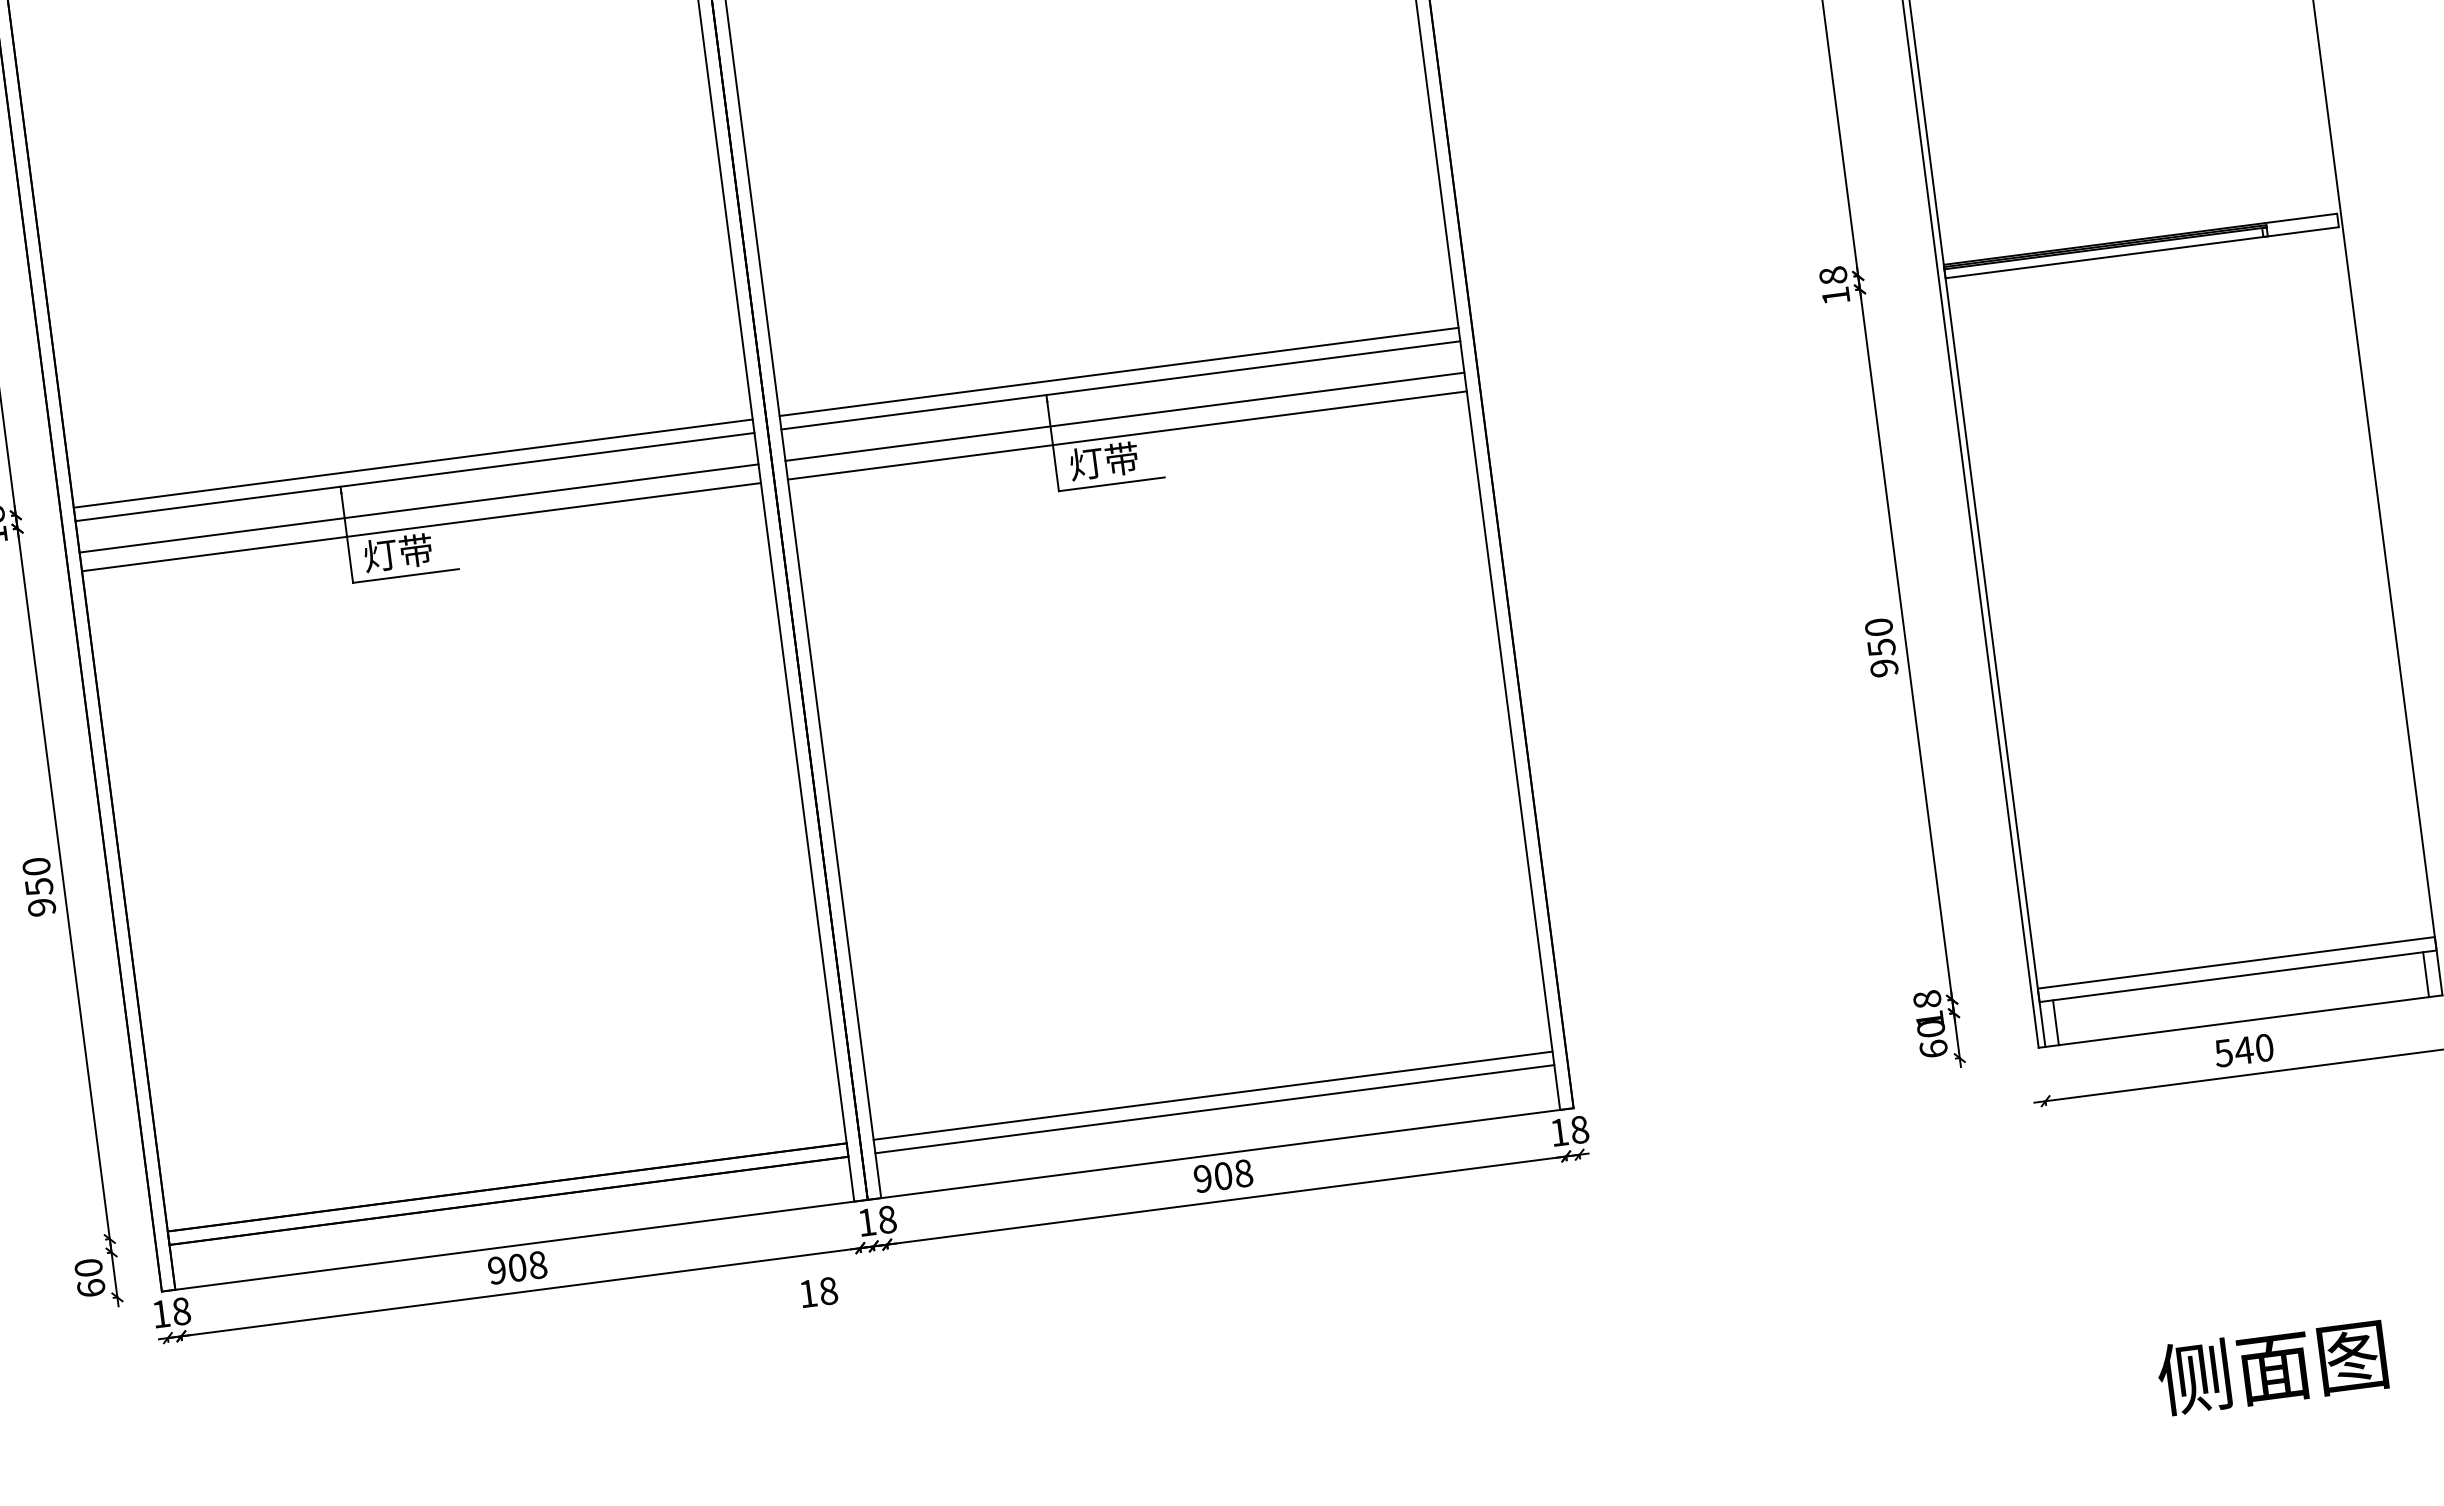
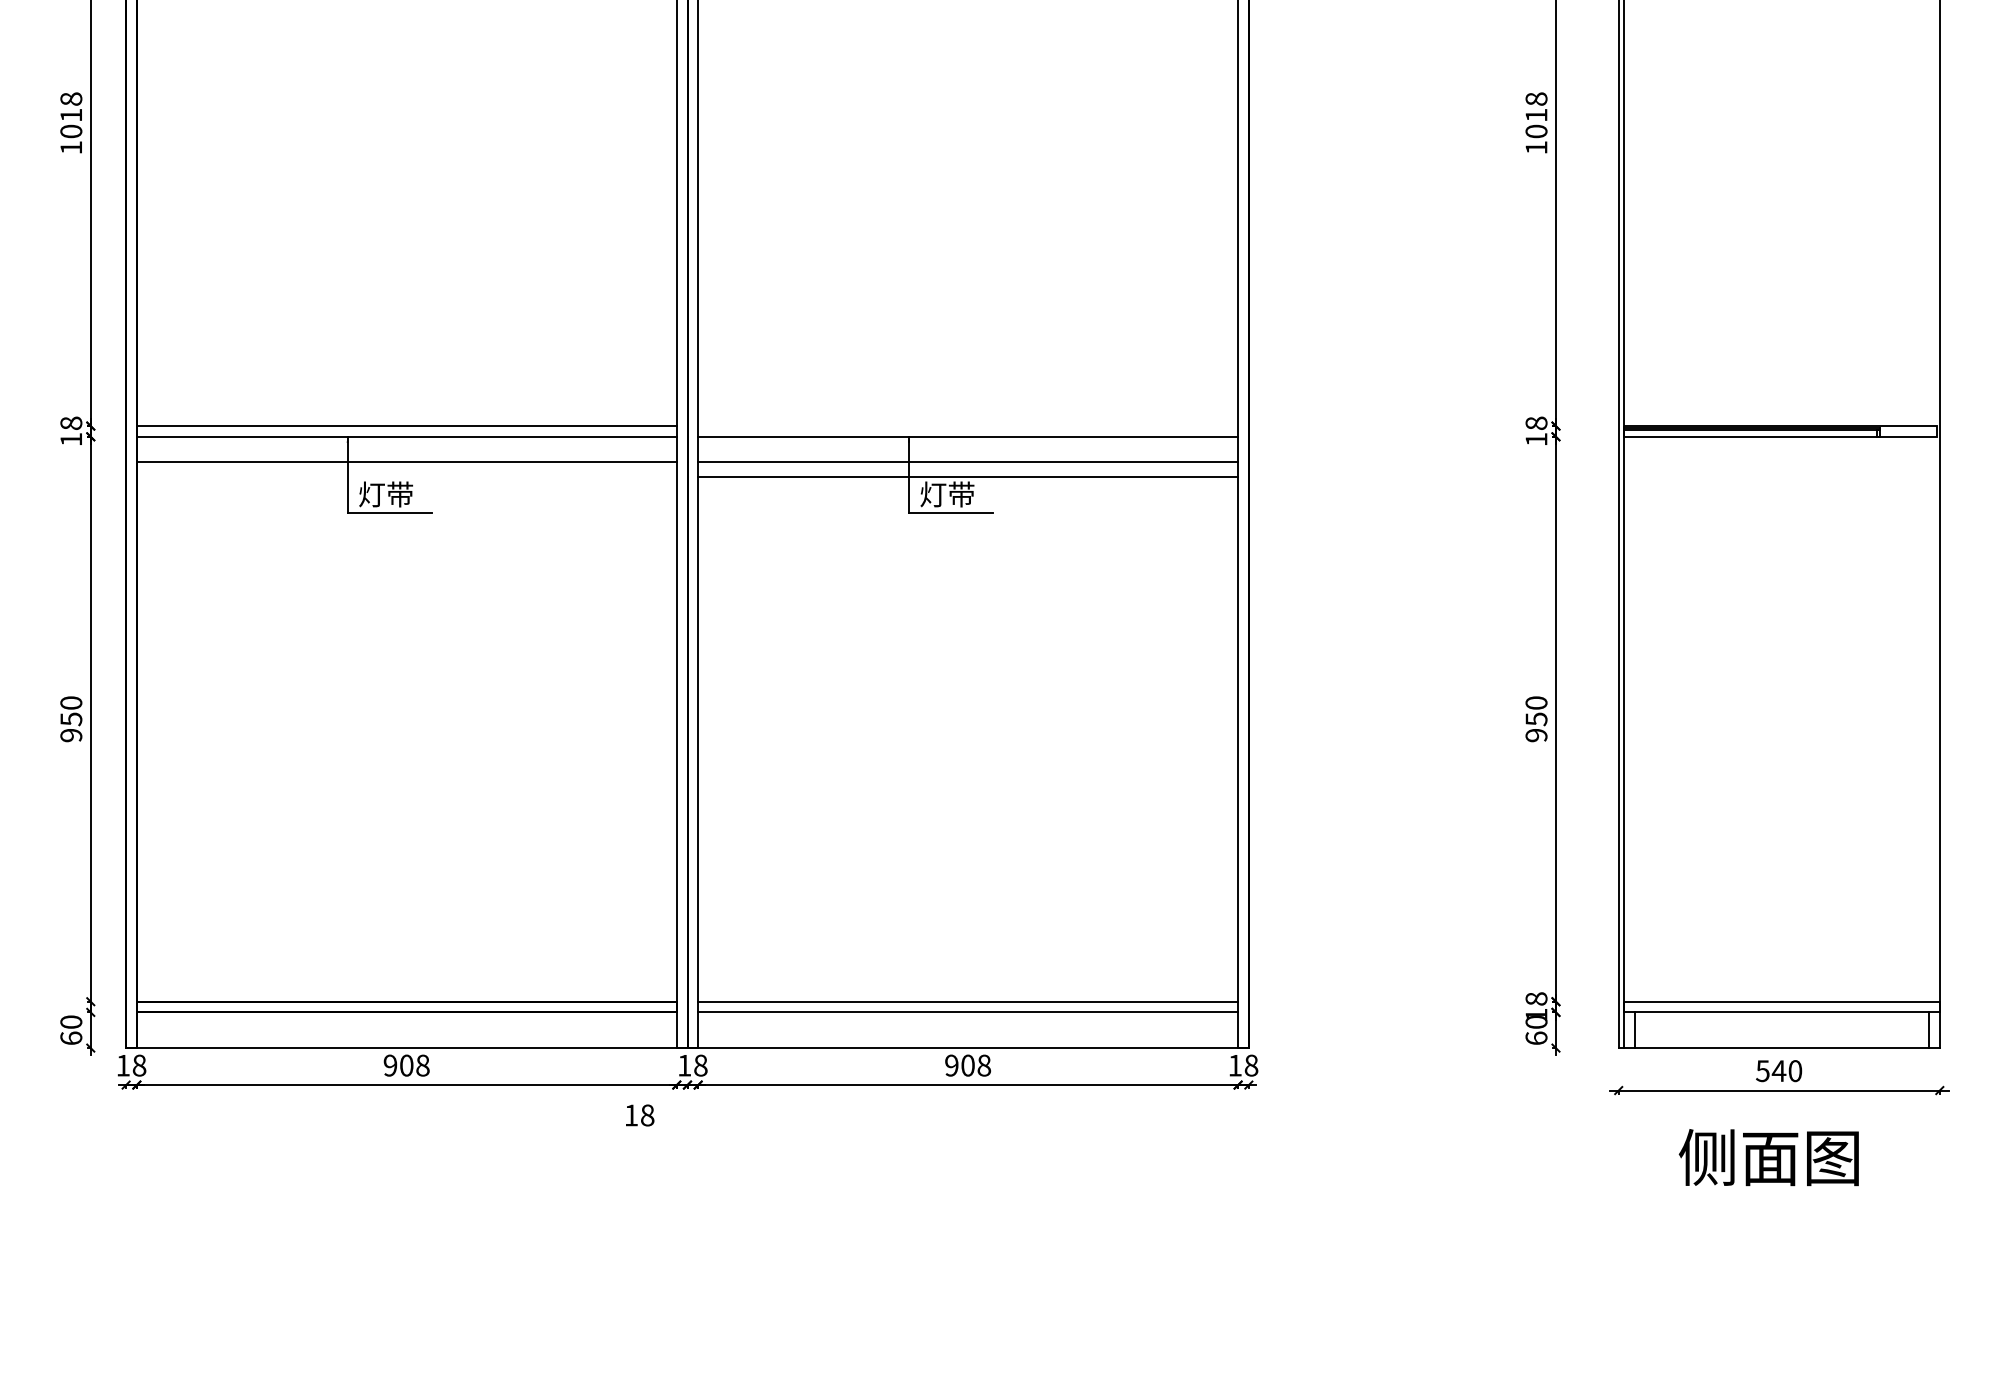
line: (1119, 372) -> (968, 426), removed
line: (421, 527) -> (406, 476), removed
text: (2271, 1367) -> (1768, 1157), moved

